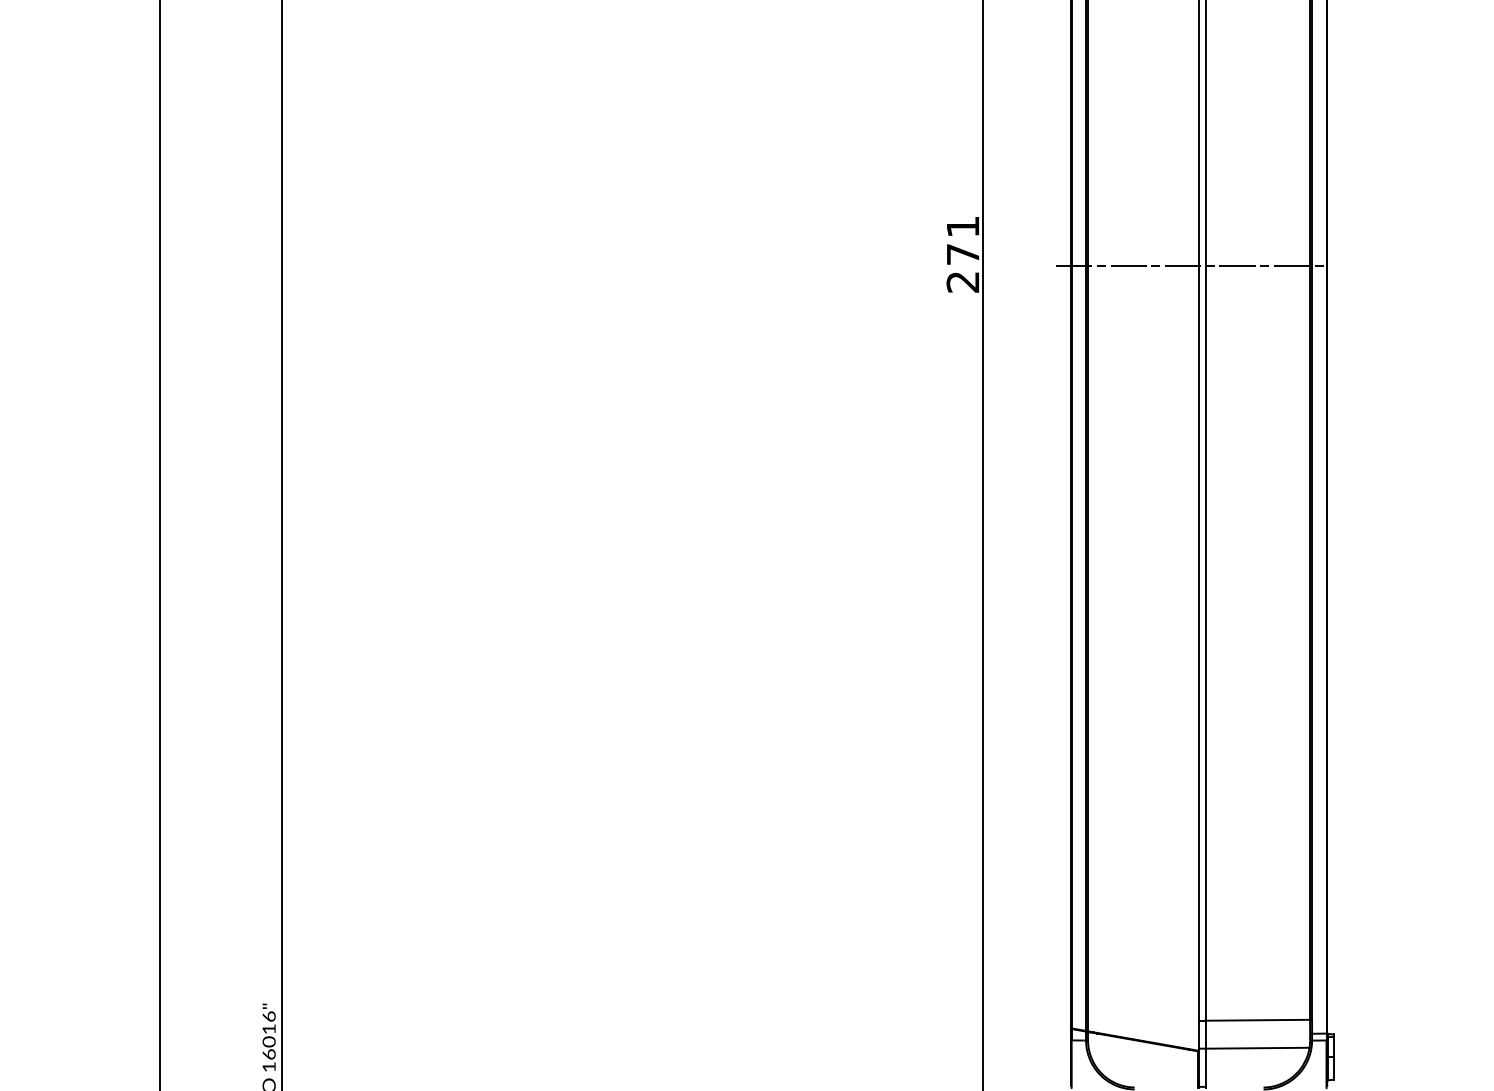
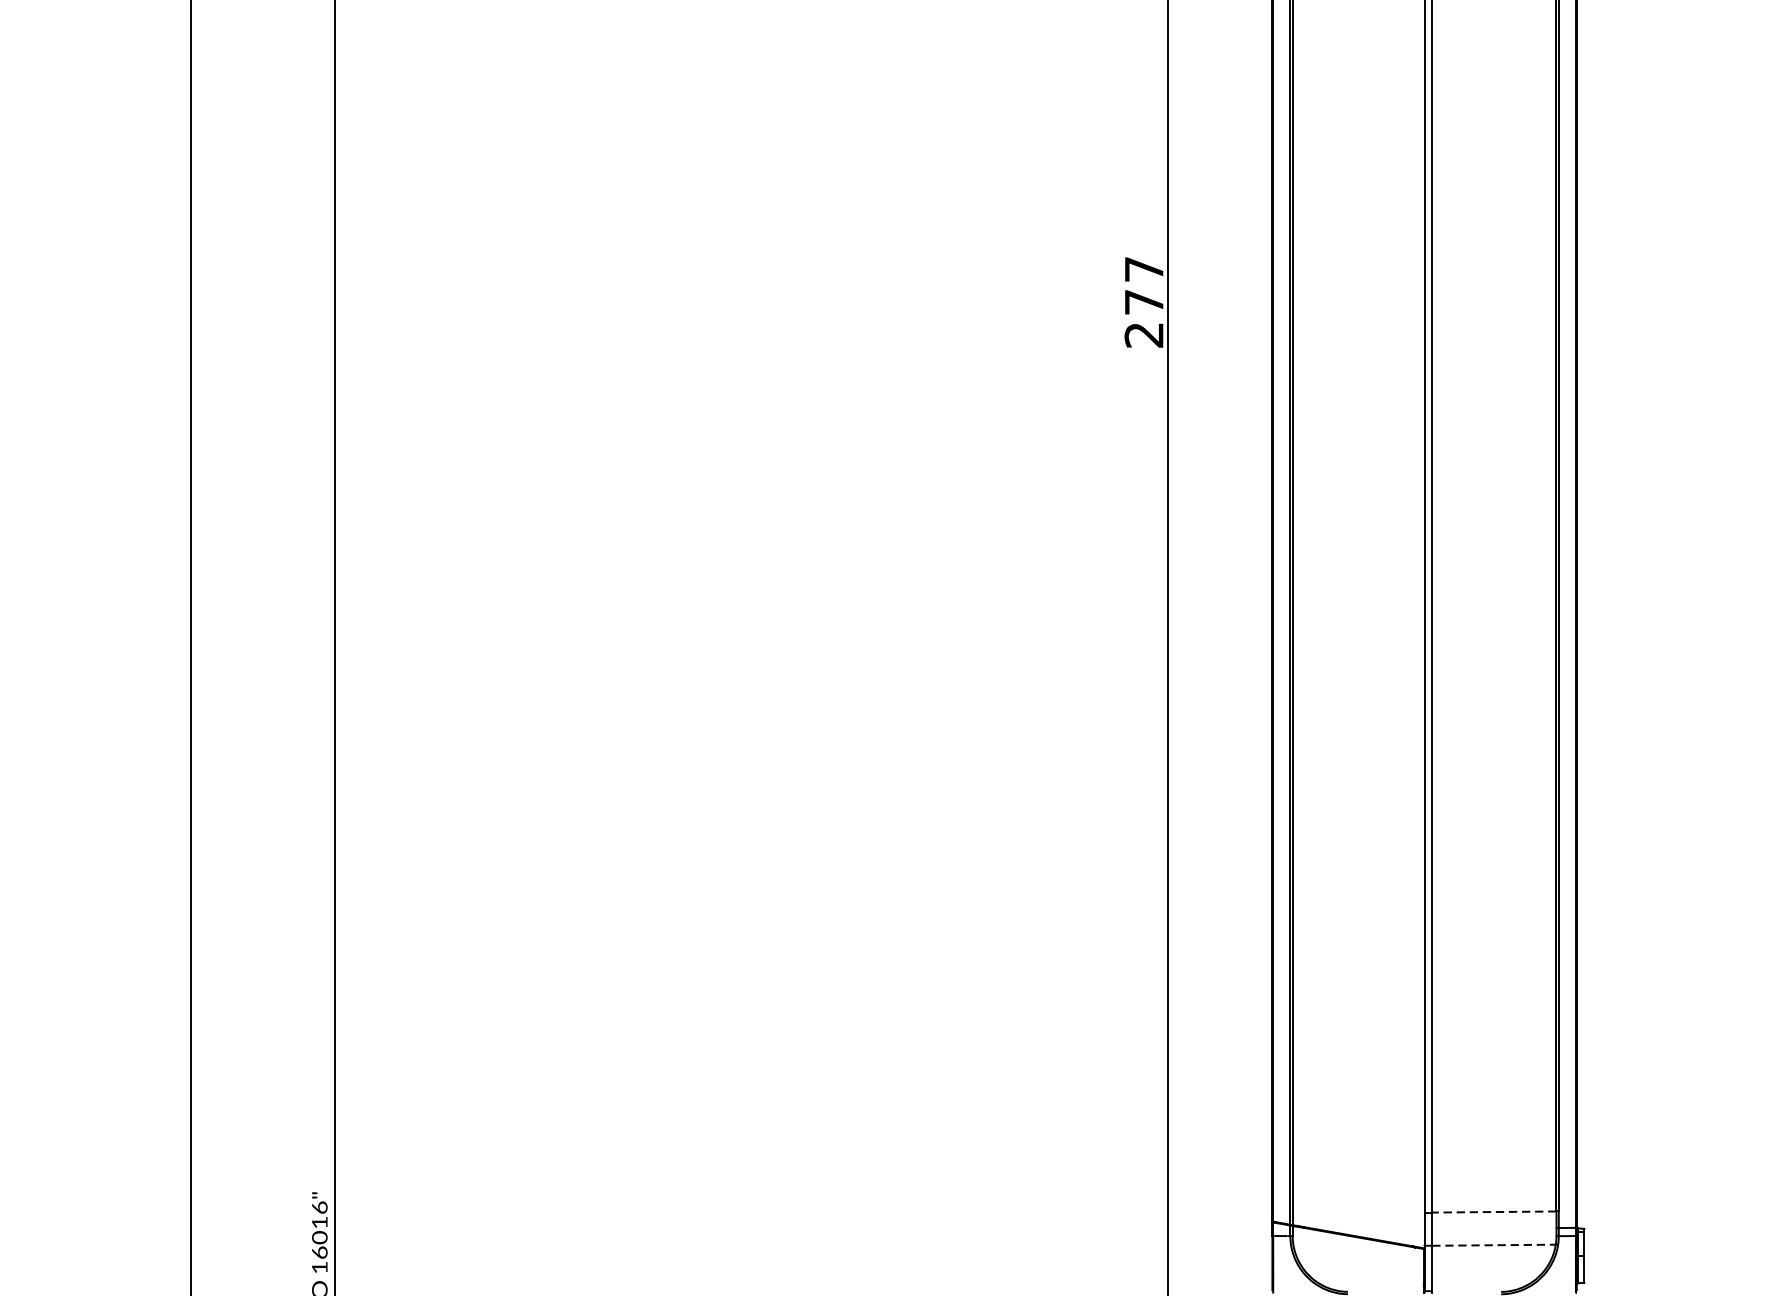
text: (963, 226) -> (1144, 269), 271 -> 277
line: (1191, 266) -> (1415, 316), removed
line: (1257, 1020) -> (1493, 1212), solid -> dashed
line: (1258, 1048) -> (1495, 1245), solid -> dashed

